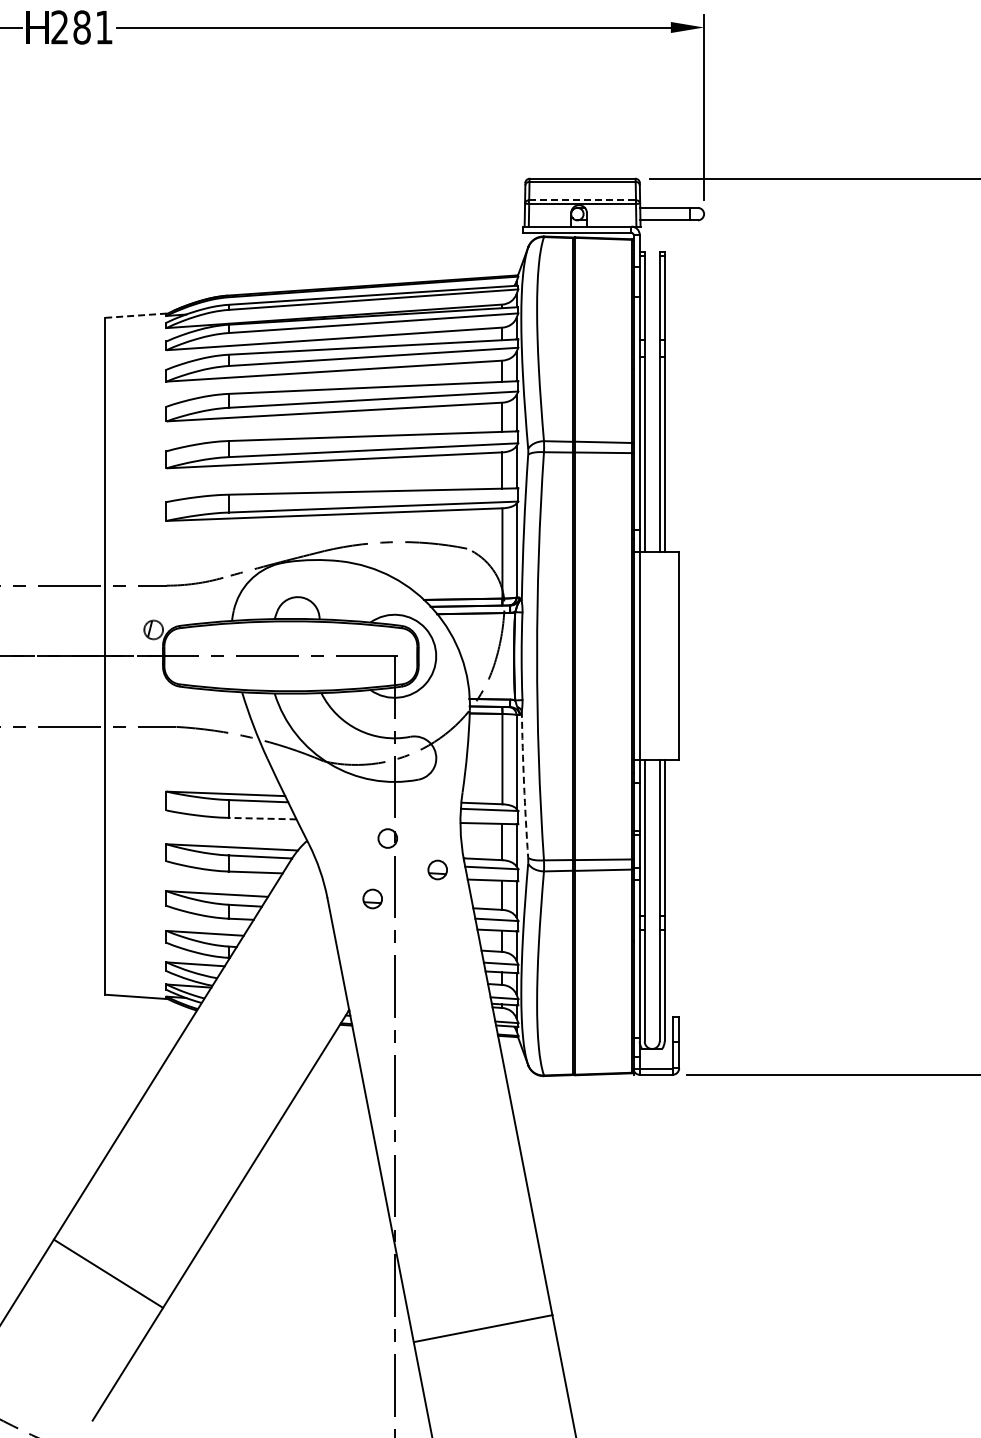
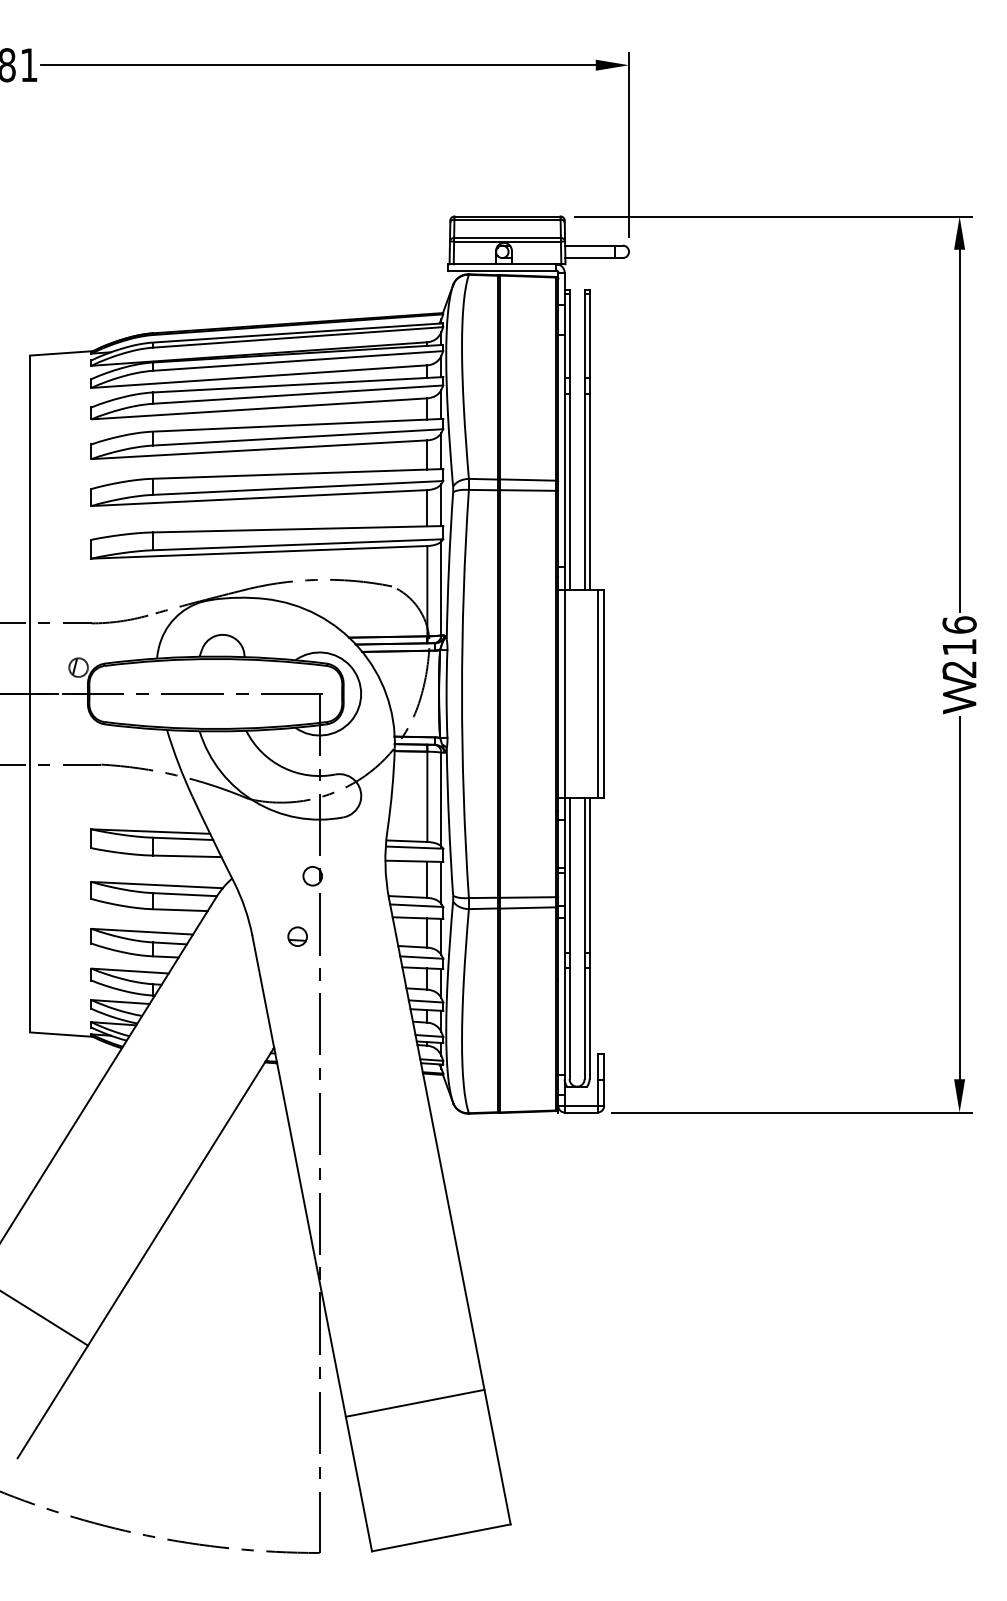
line: (583, 199) -> (508, 237), dashed -> solid
line: (137, 315) -> (62, 353), dashed -> solid
line: (672, 655) -> (597, 693), added
arc: (524, 784) -> (449, 822), dashed -> solid
line: (262, 818) -> (187, 856), dashed -> solid
part: (437, 869) -> (362, 907), removed
line: (482, 1327) -> (414, 1402), moved

